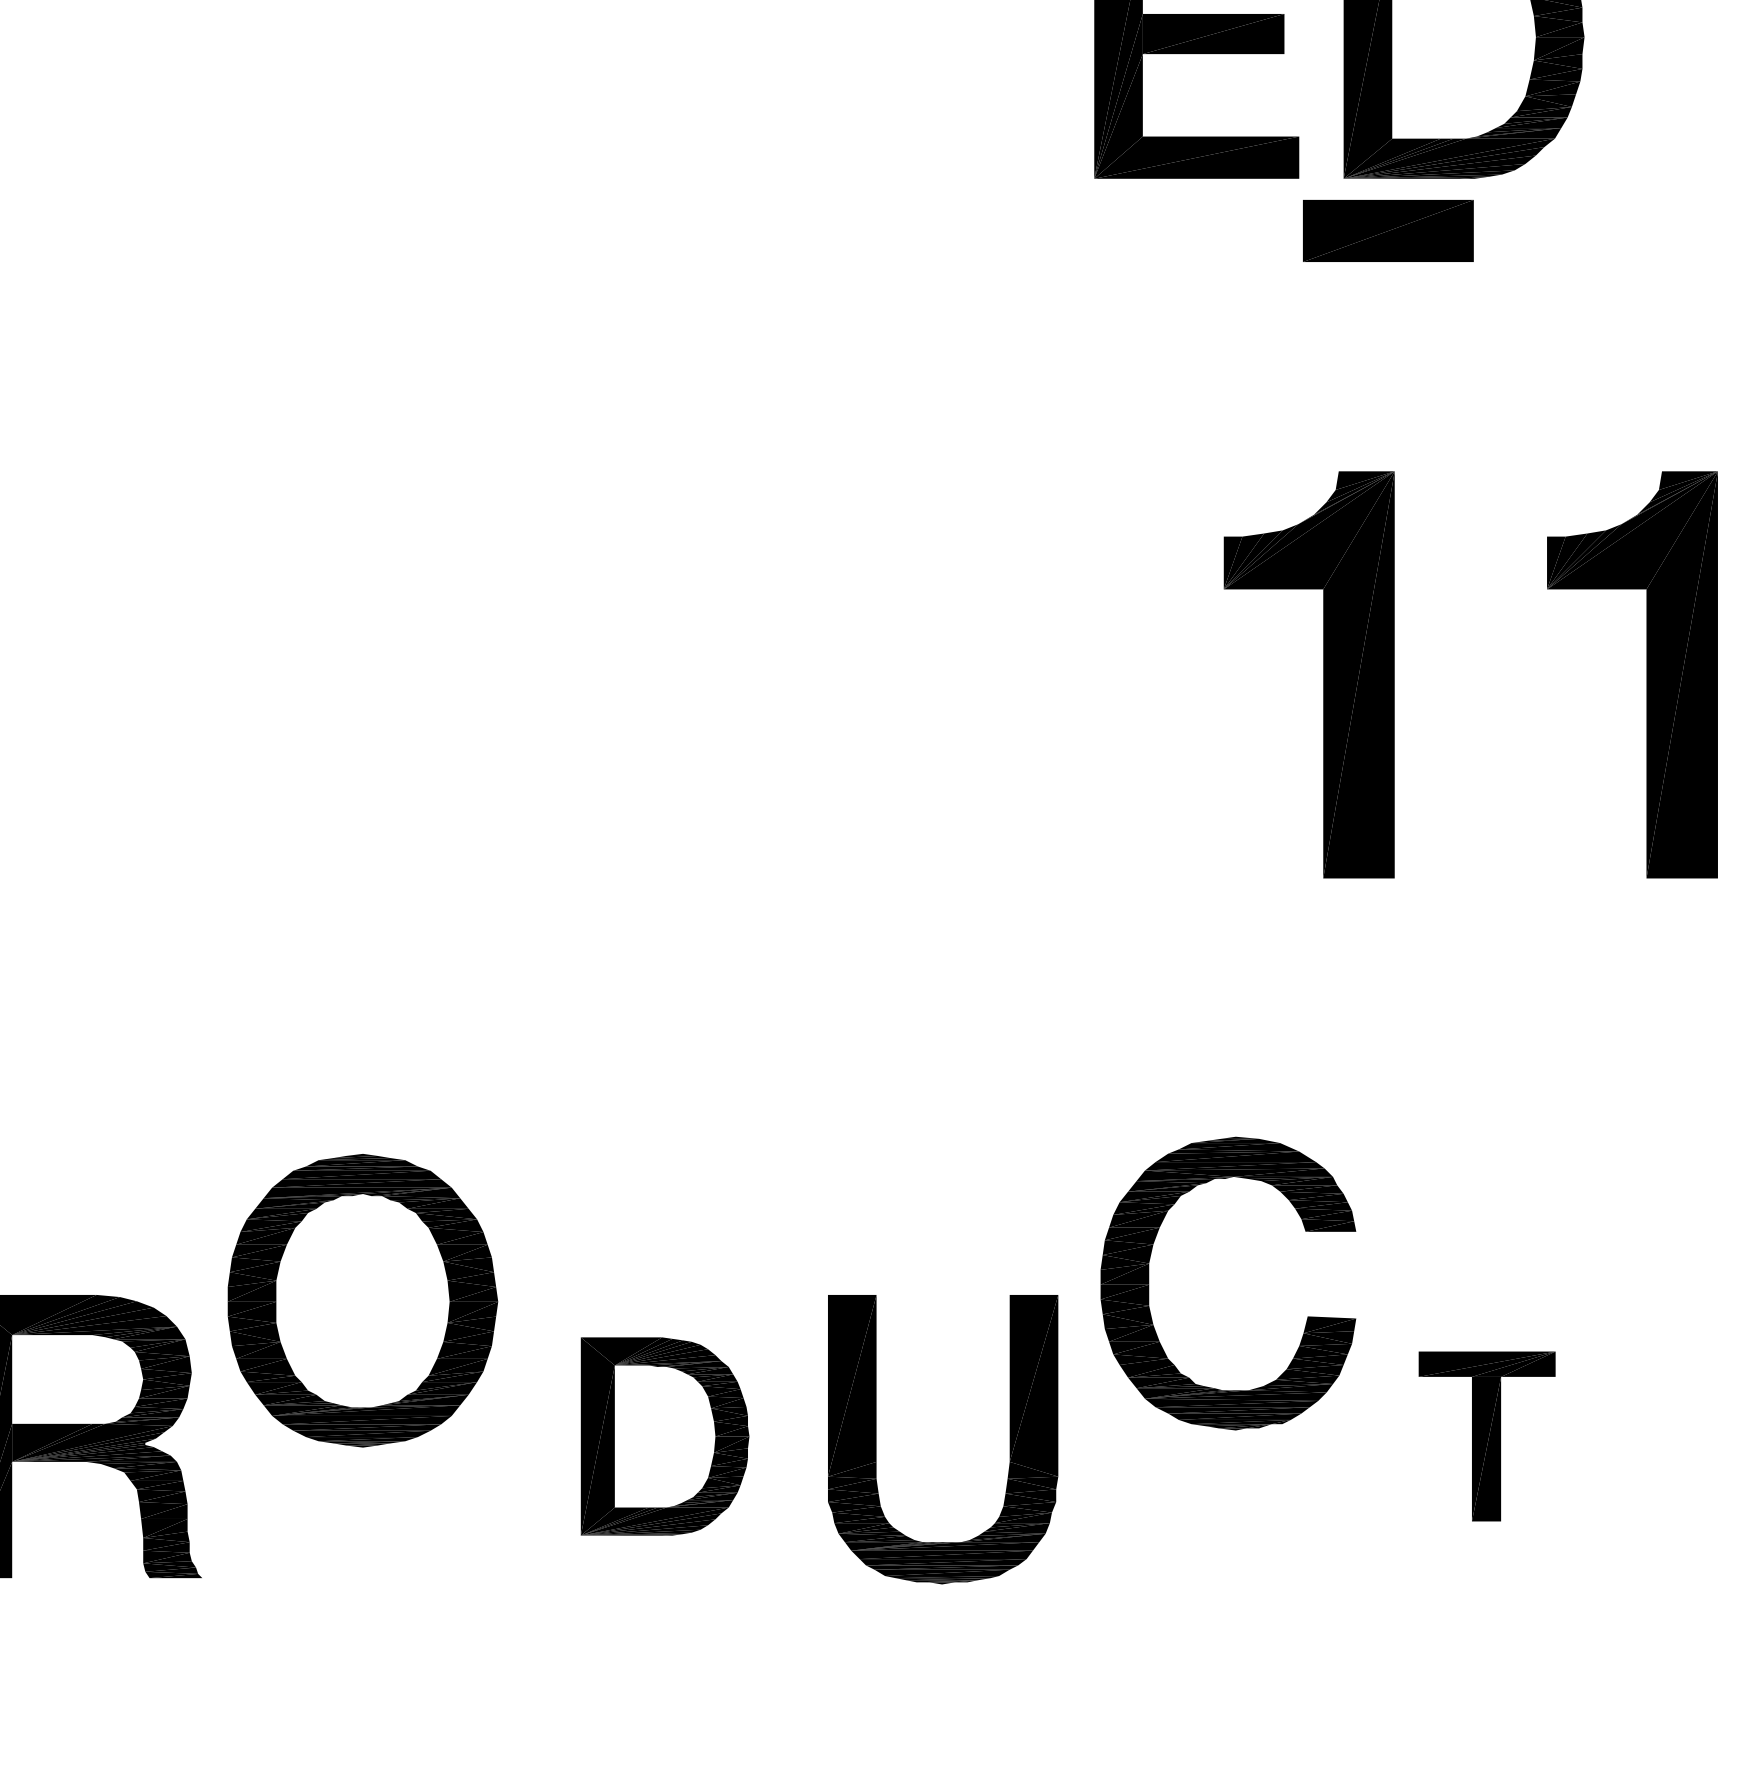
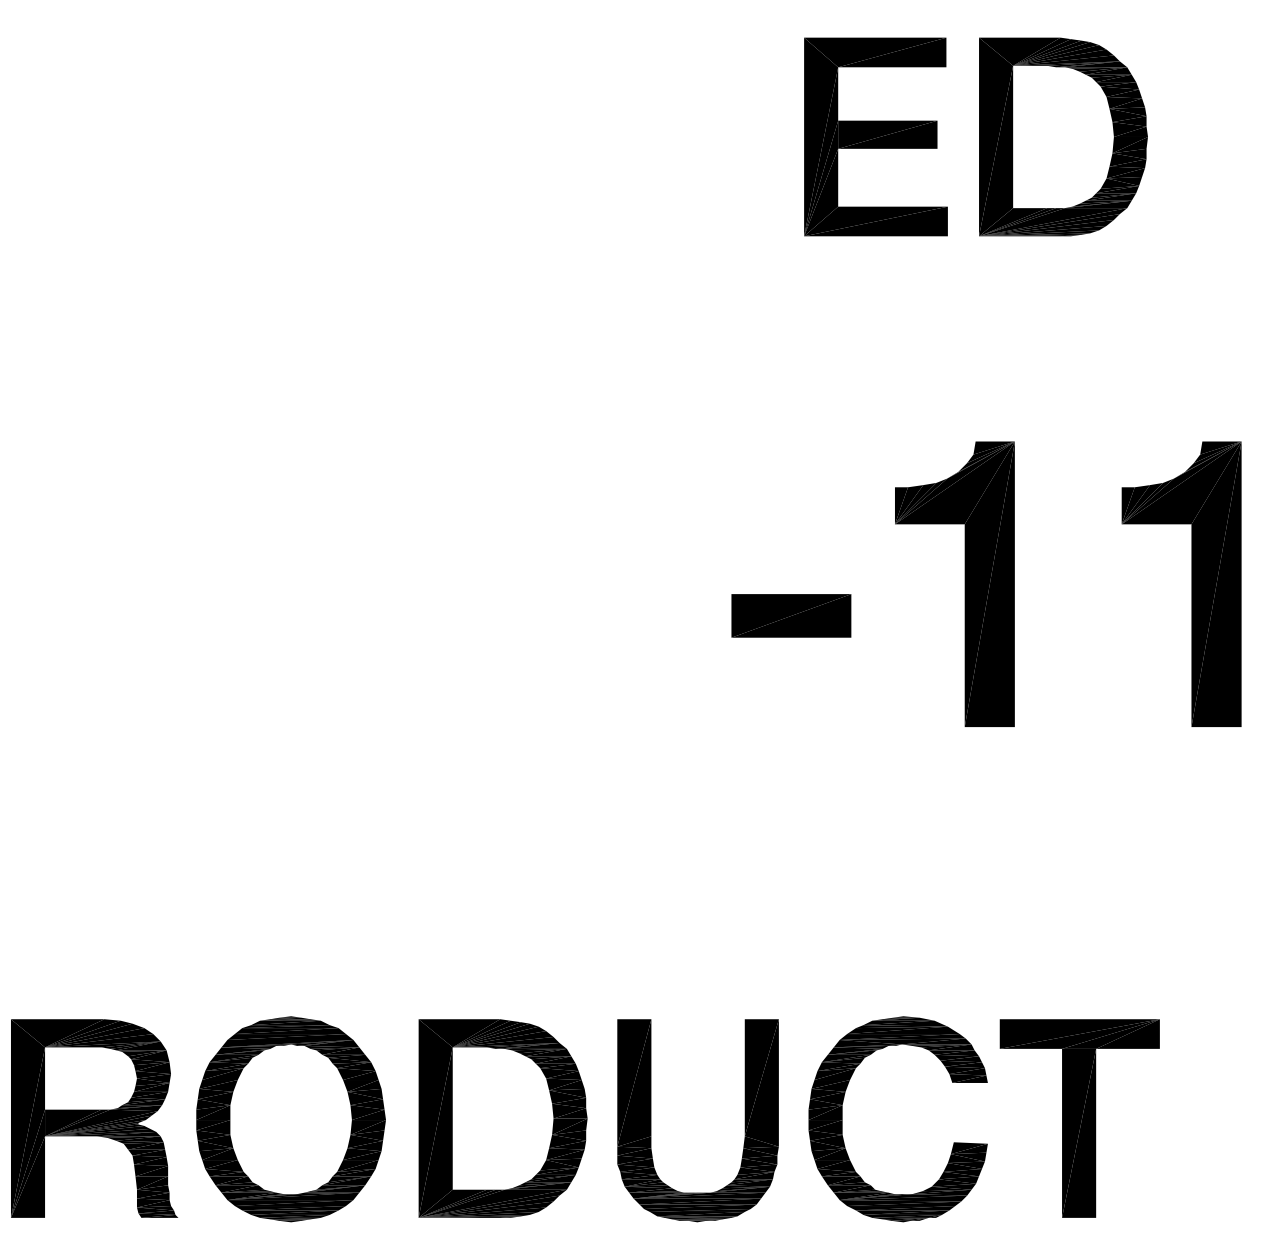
part: (1388, 230) -> (791, 615), moved
part: (1149, 1283) -> (842, 1119), moved
part: (362, 1301) -> (290, 1119), moved
part: (664, 1436) -> (502, 1118), size x1.43
part: (1486, 1436) -> (1079, 1118), size x1.67

